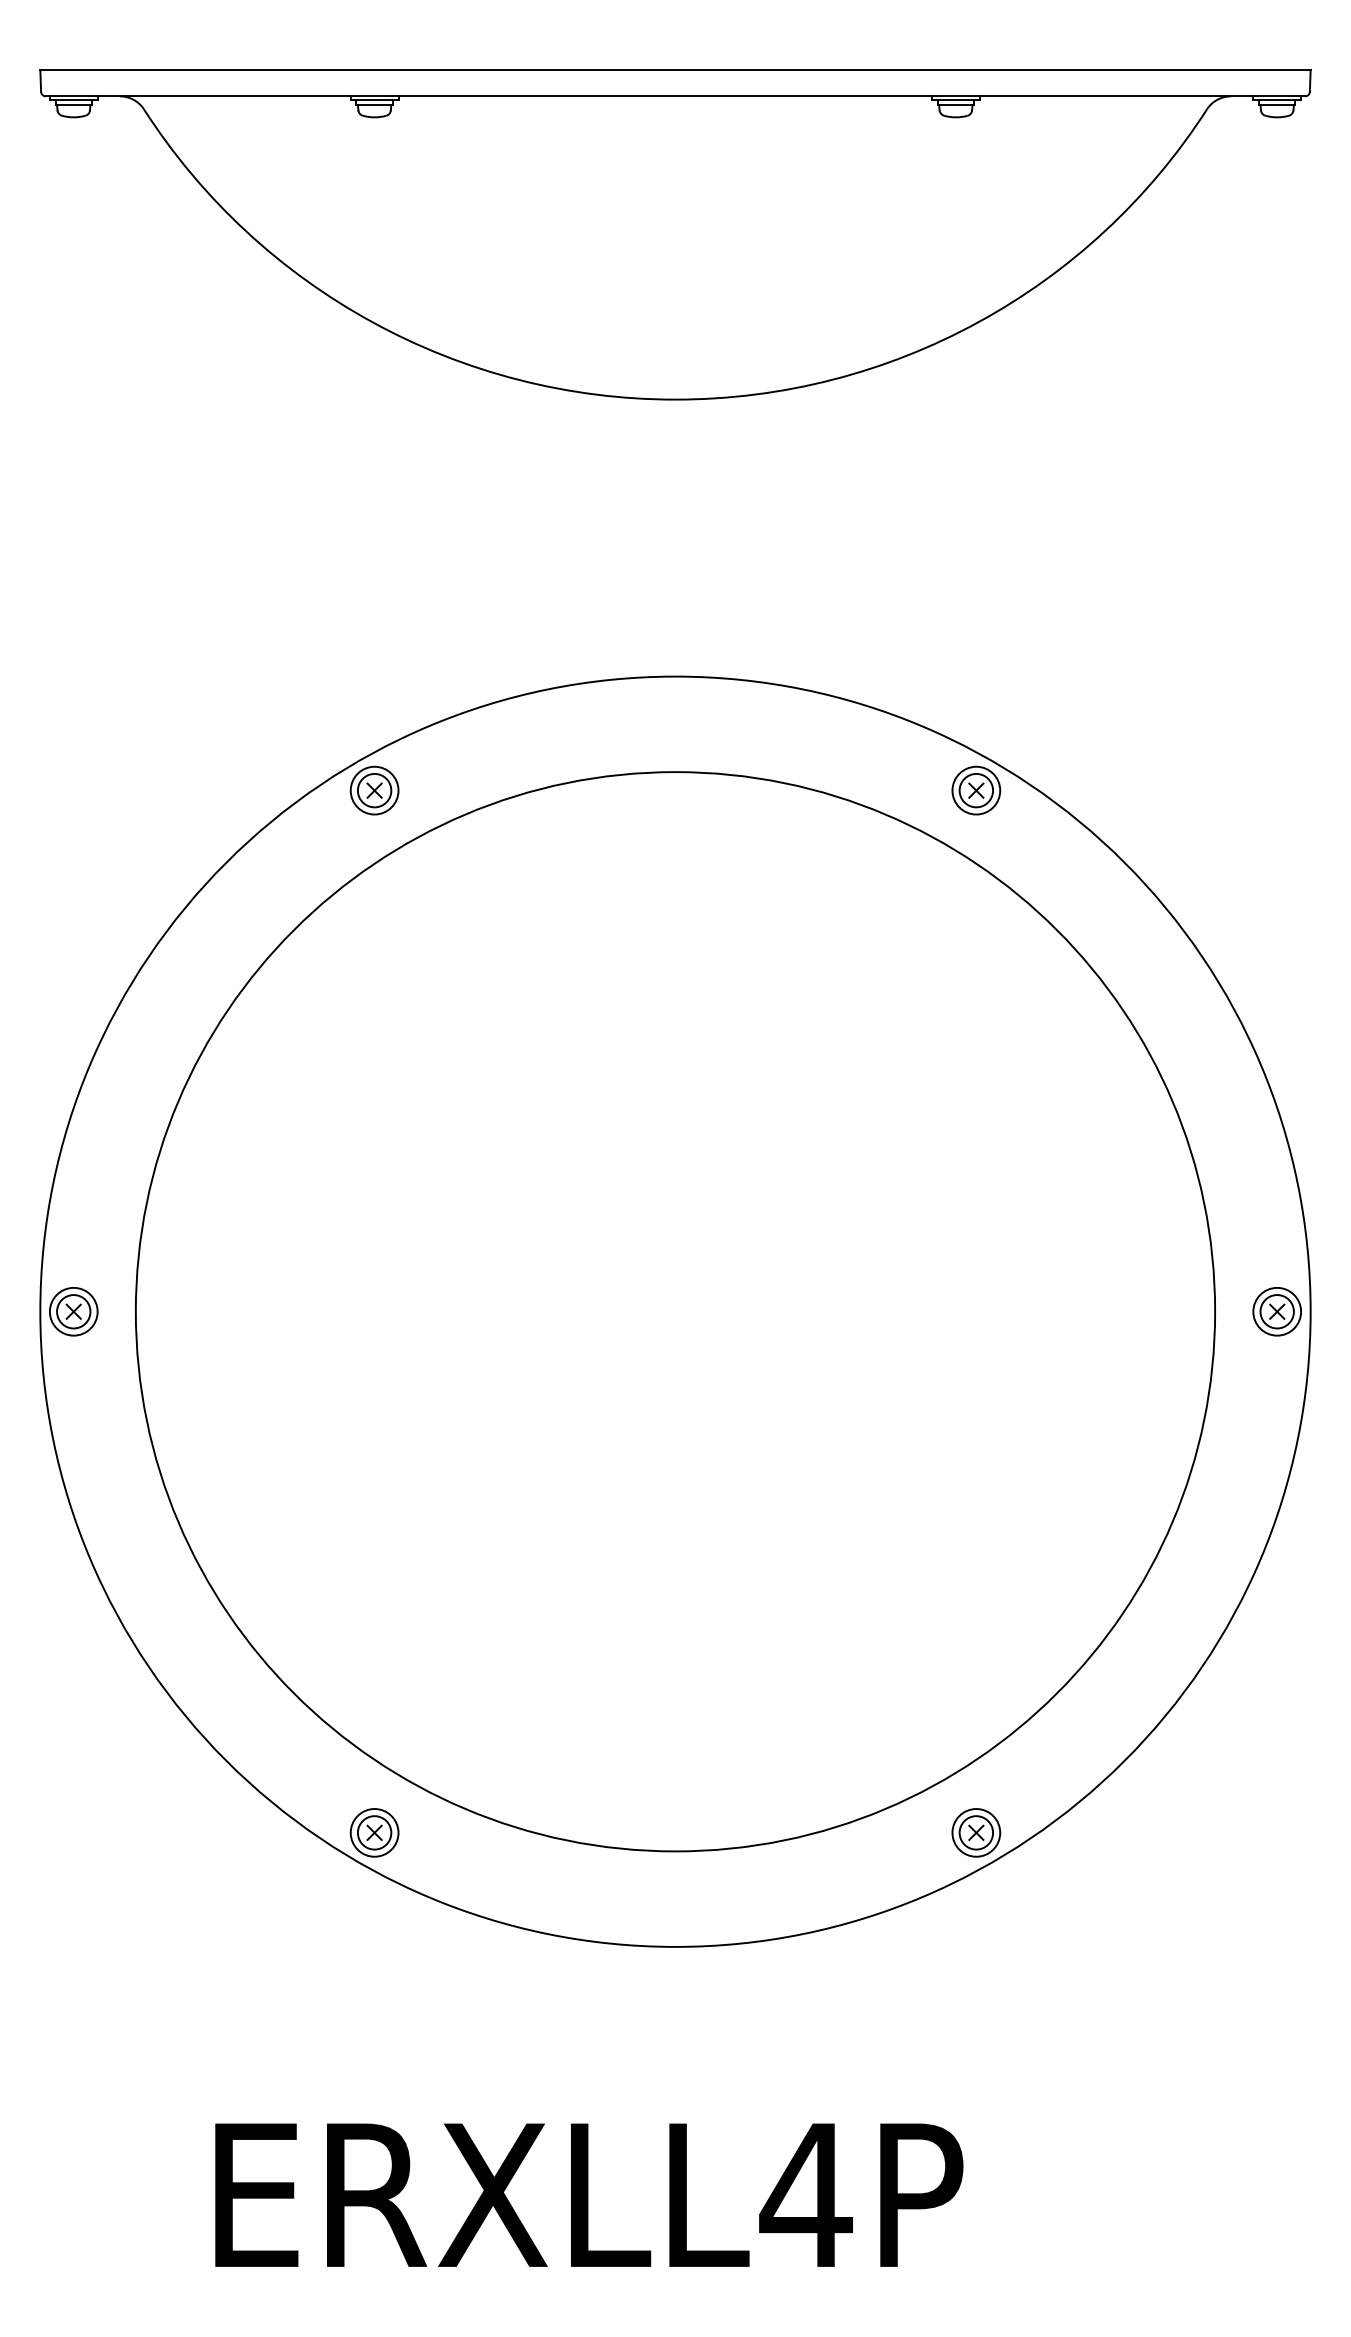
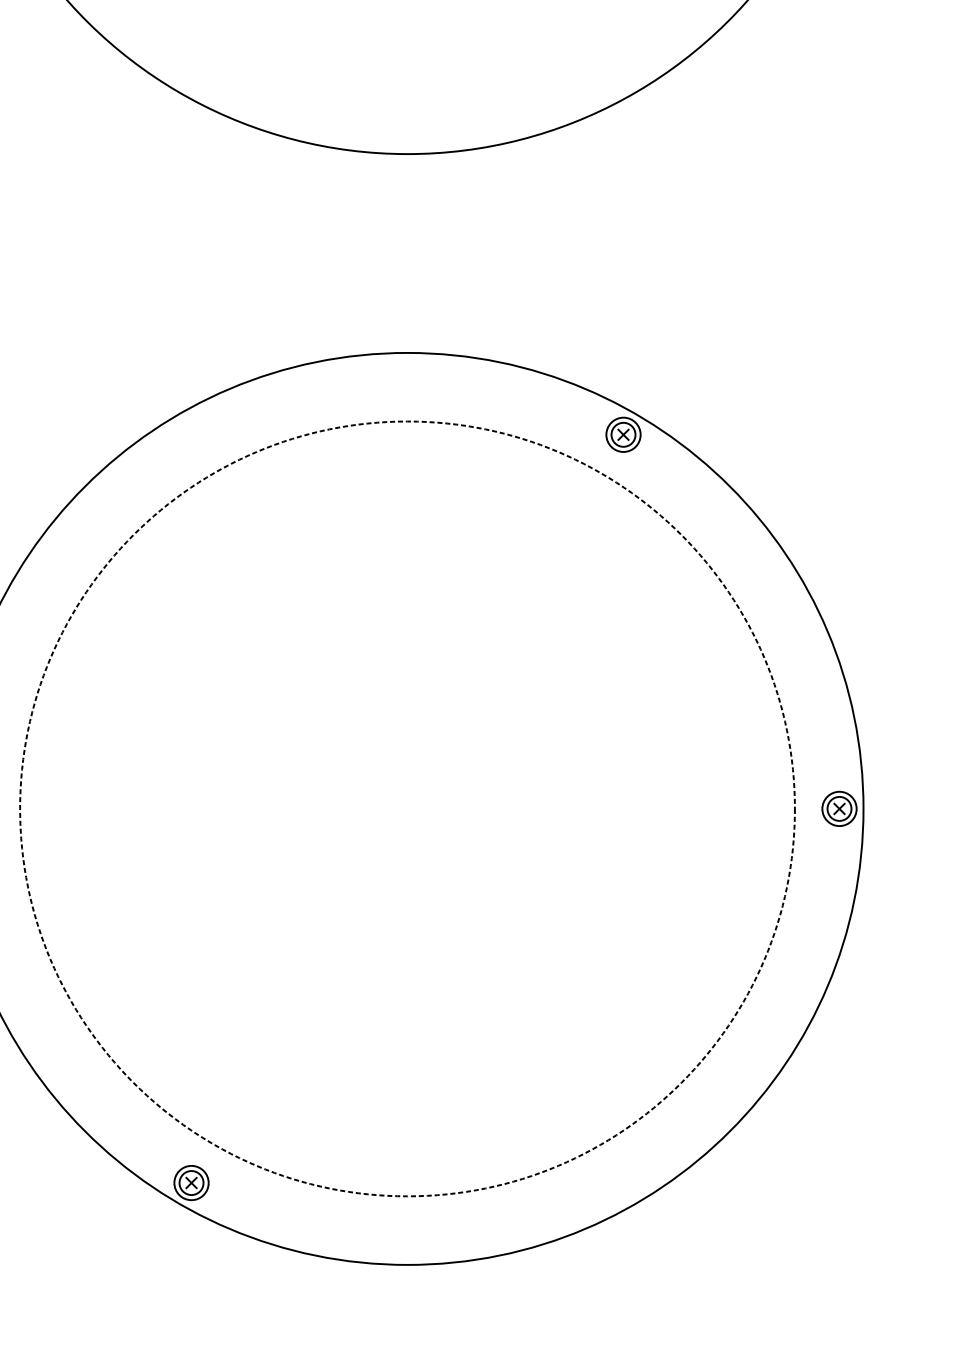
part: (374, 790) -> (191, 434), removed
circle: (675, 1311) -> (407, 808), solid -> dashed
part: (976, 1832) -> (623, 1182), removed

